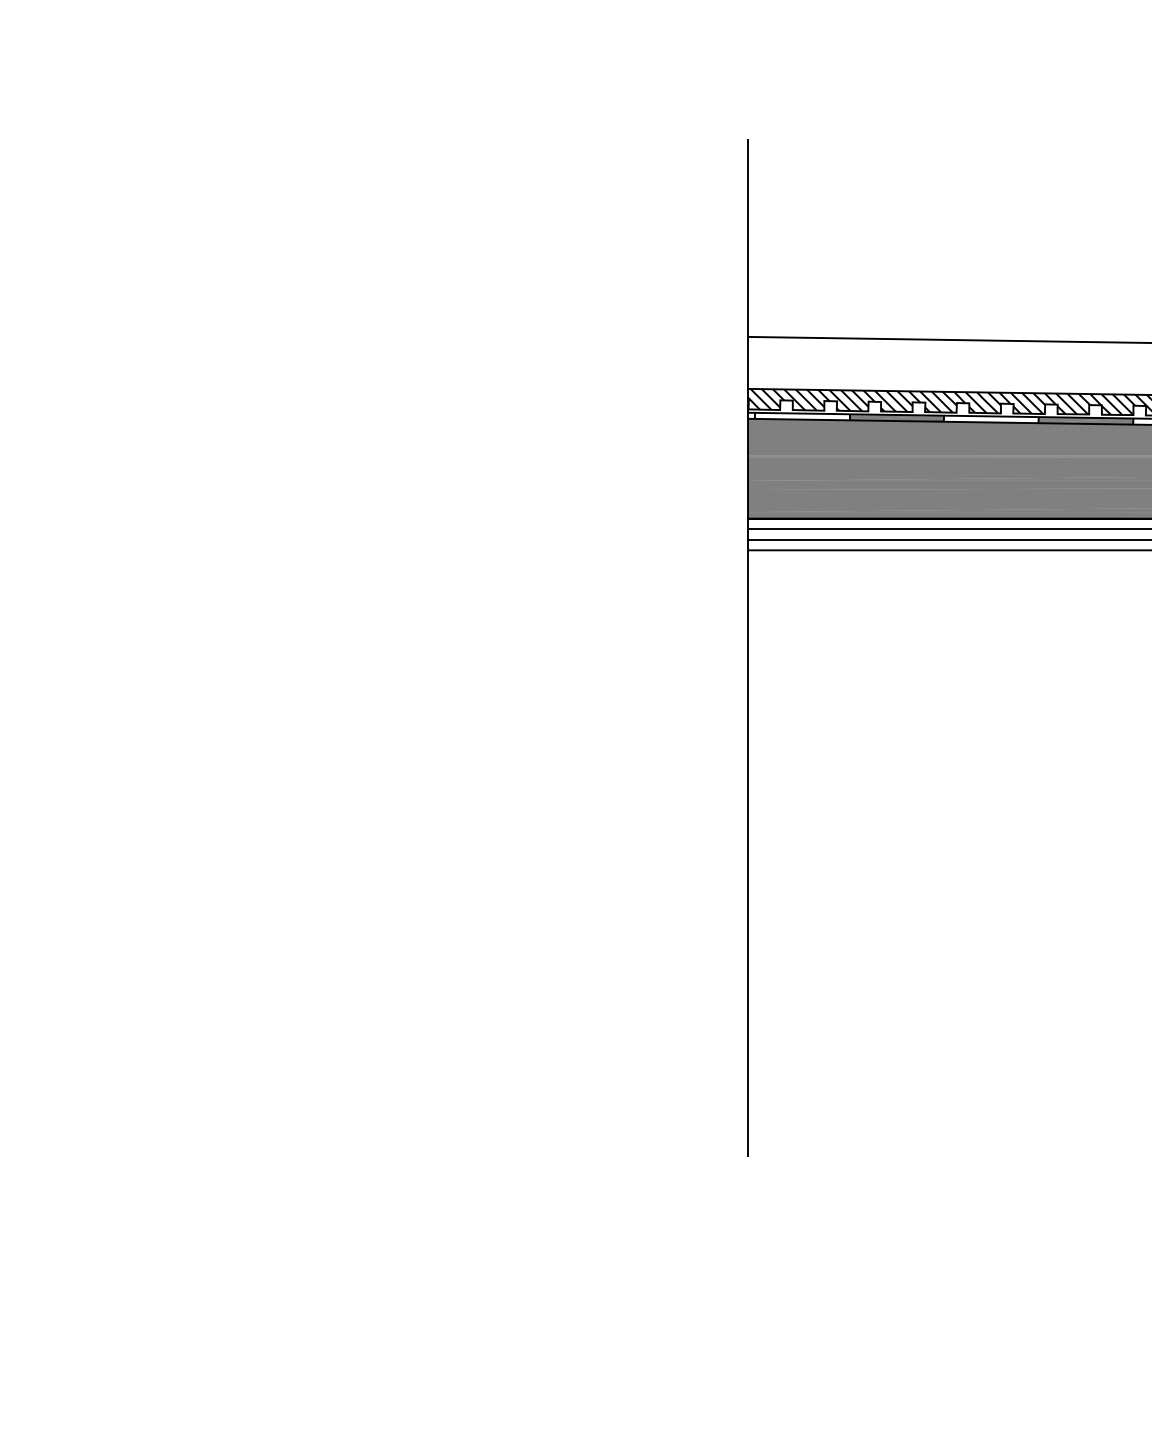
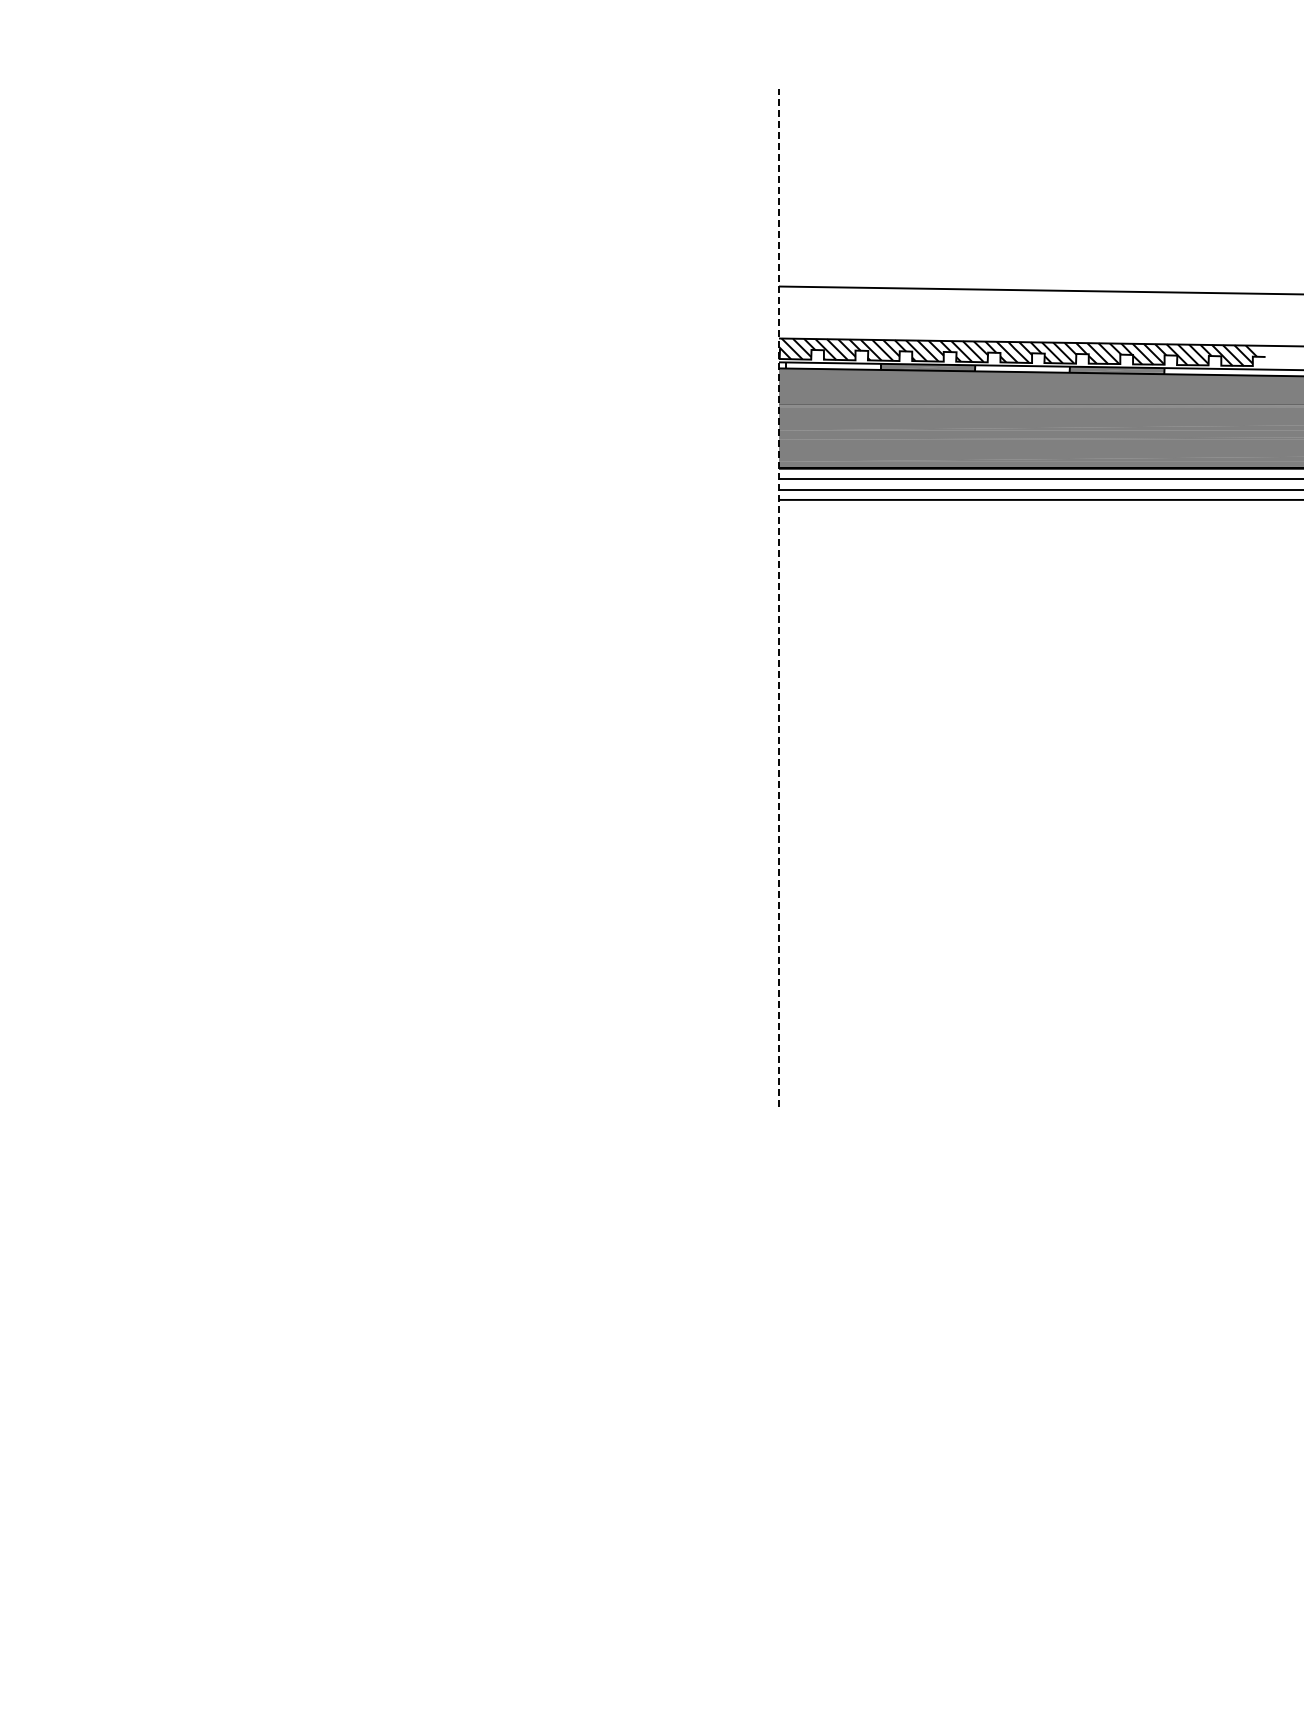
line: (747, 647) -> (778, 597), solid -> dashed

